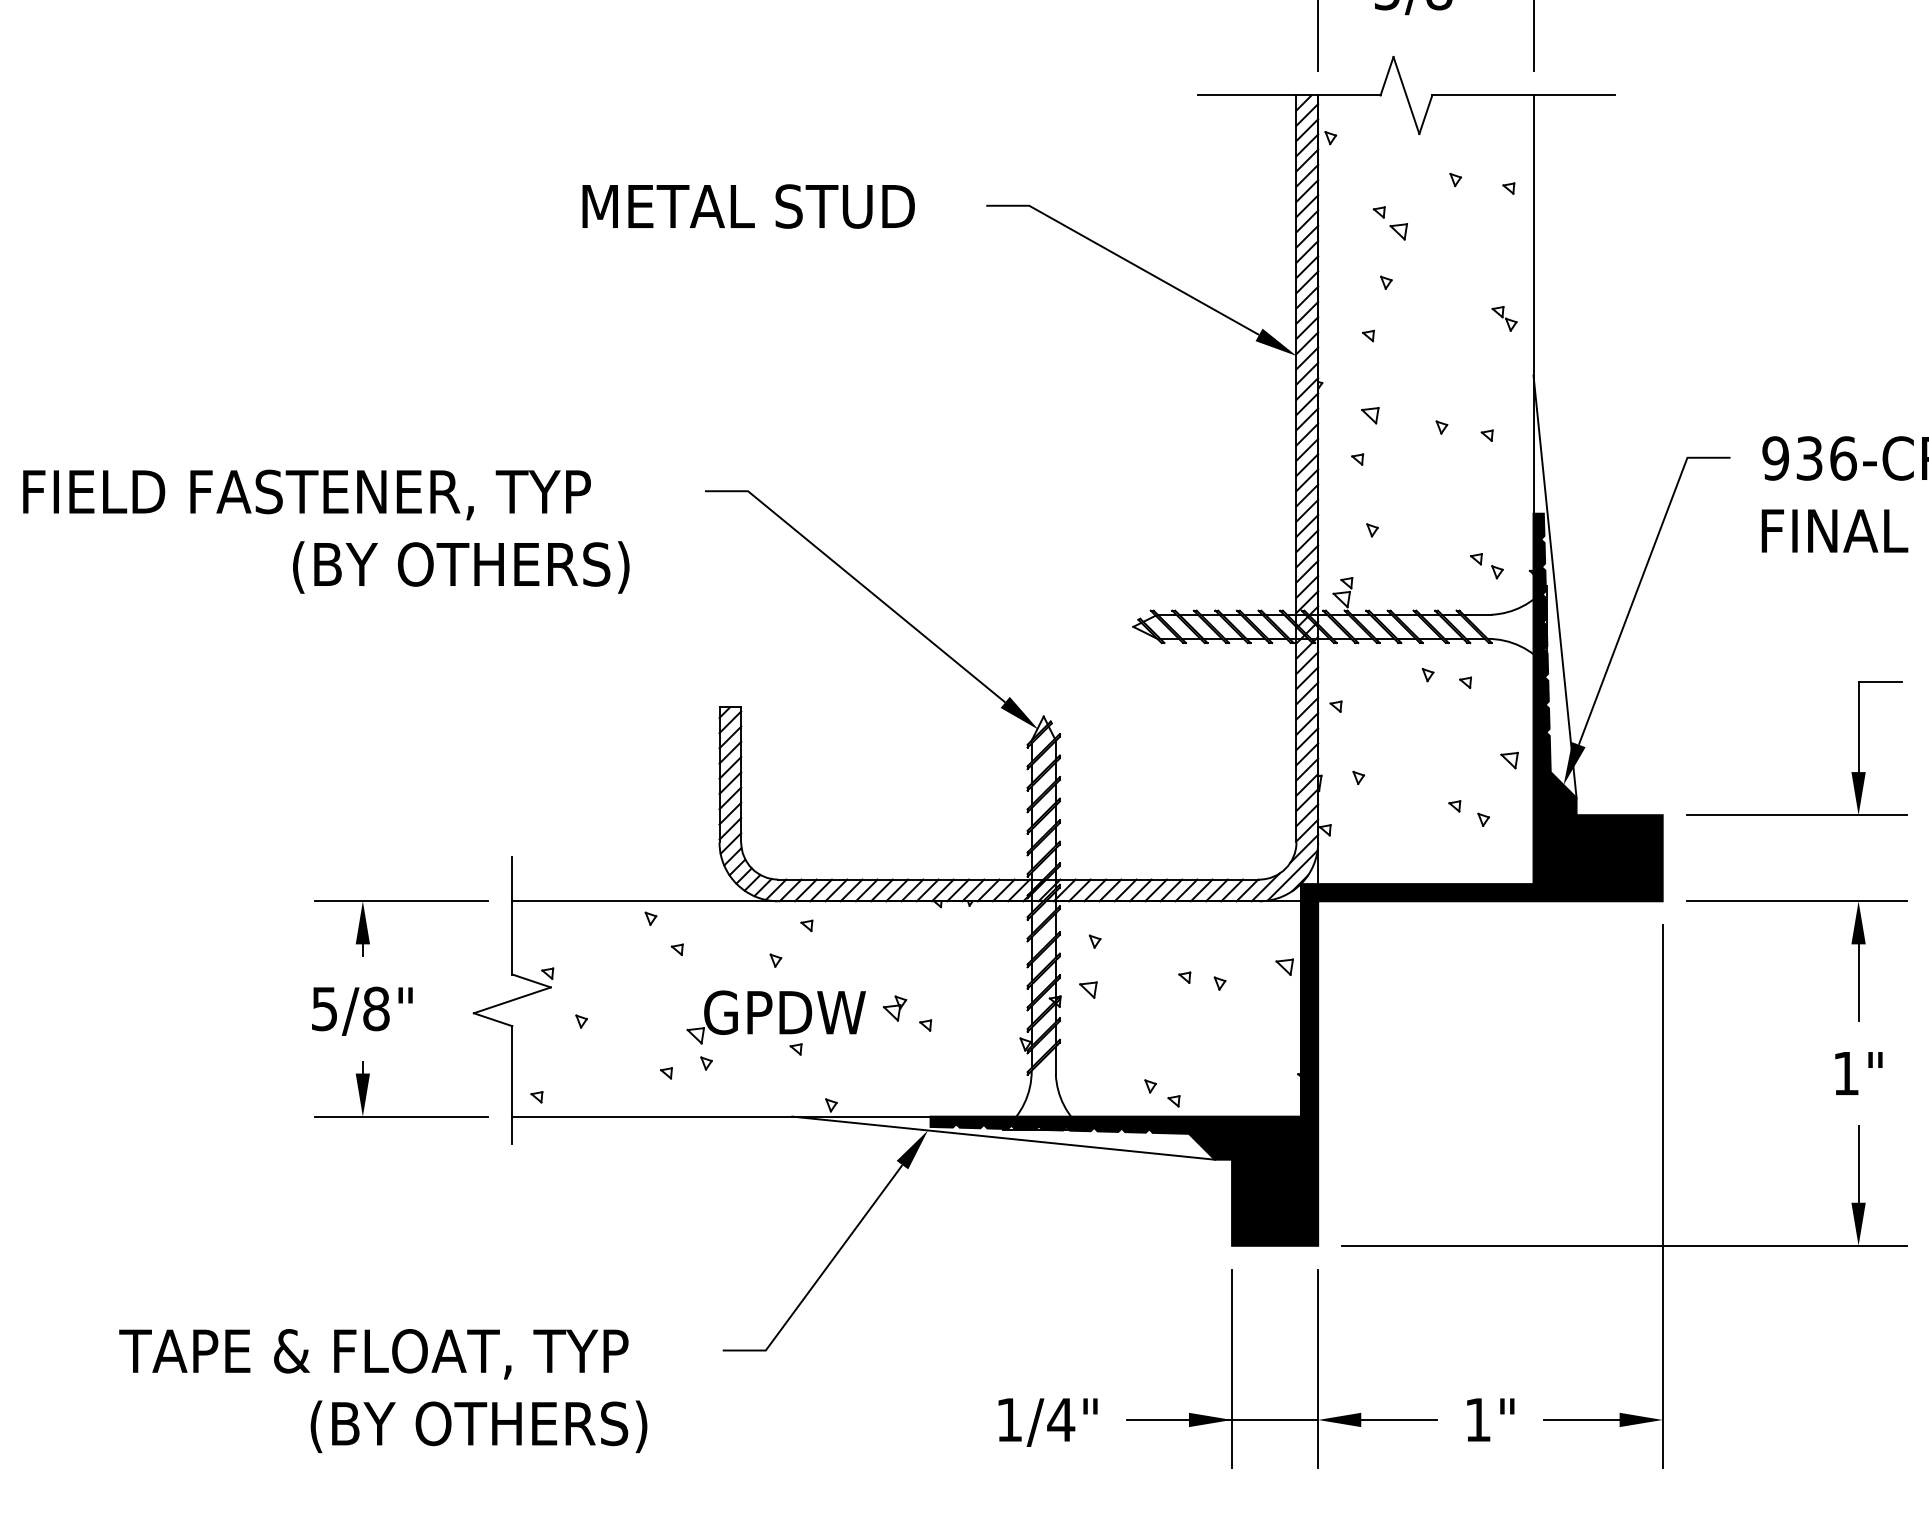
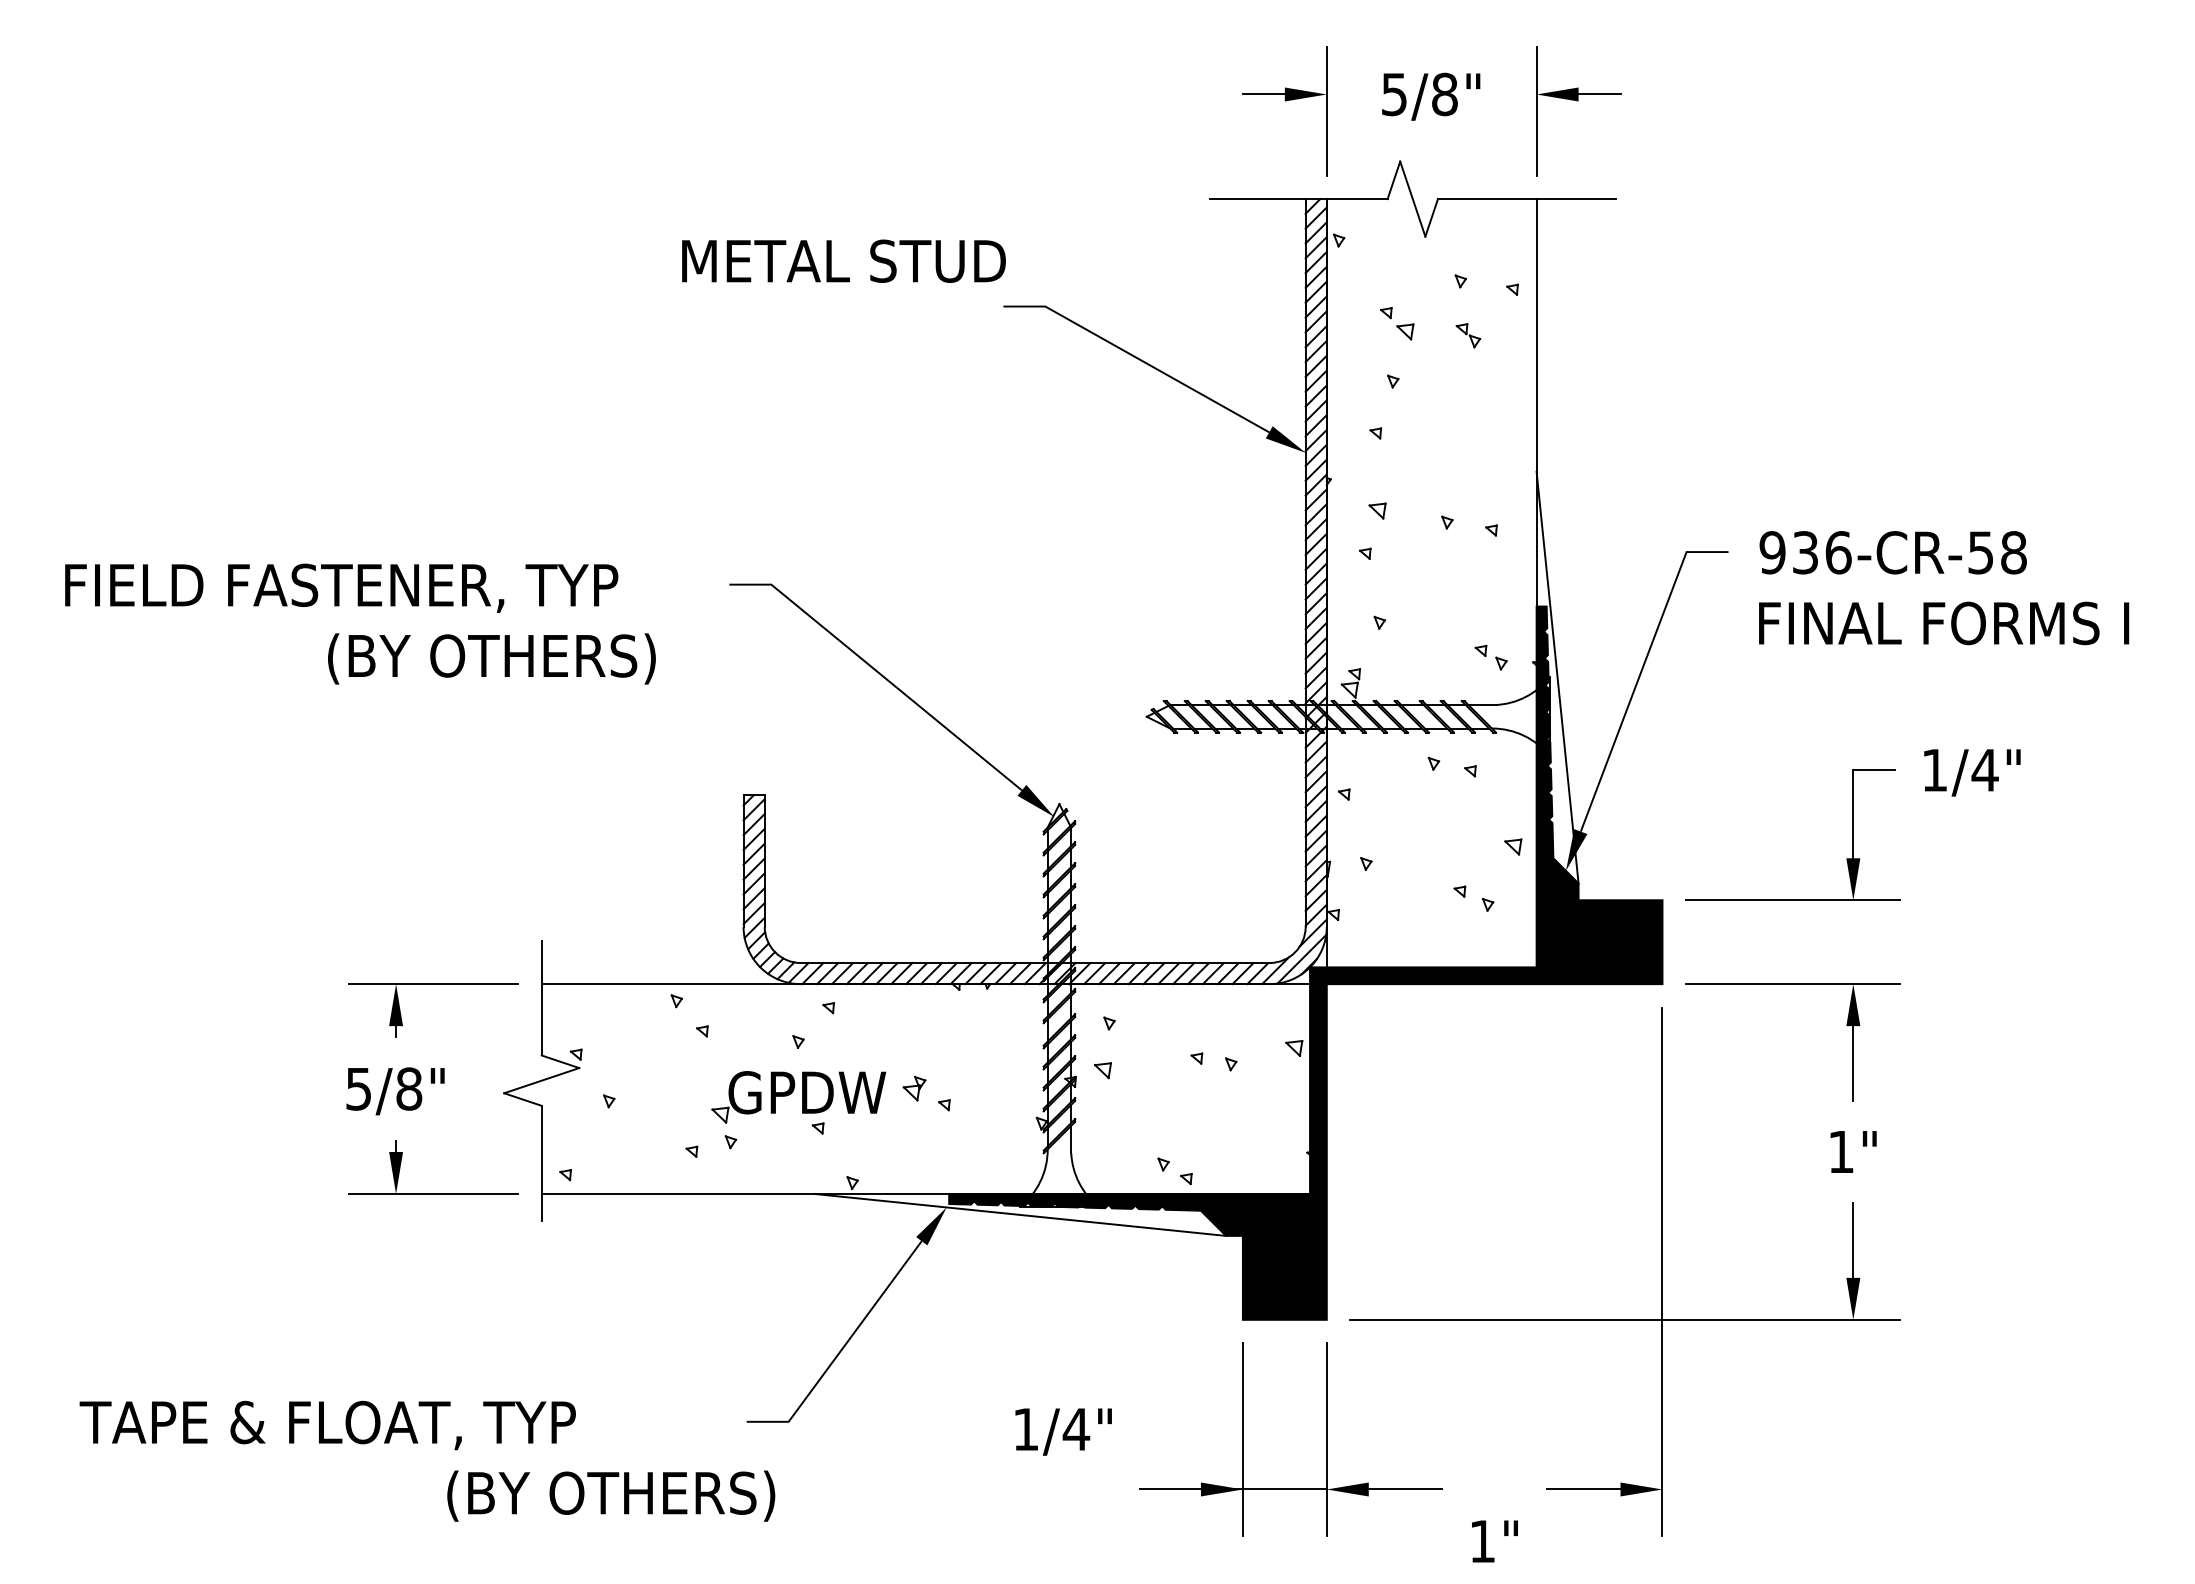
text: (748, 205) -> (843, 260), moved
part: (1504, 318) -> (1468, 335), moved
text: (373, 1354) -> (327, 1425), moved
text: (1490, 1419) -> (1494, 1541), moved
text: (1047, 1422) -> (1063, 1431), moved
text: (479, 1426) -> (611, 1495), moved

